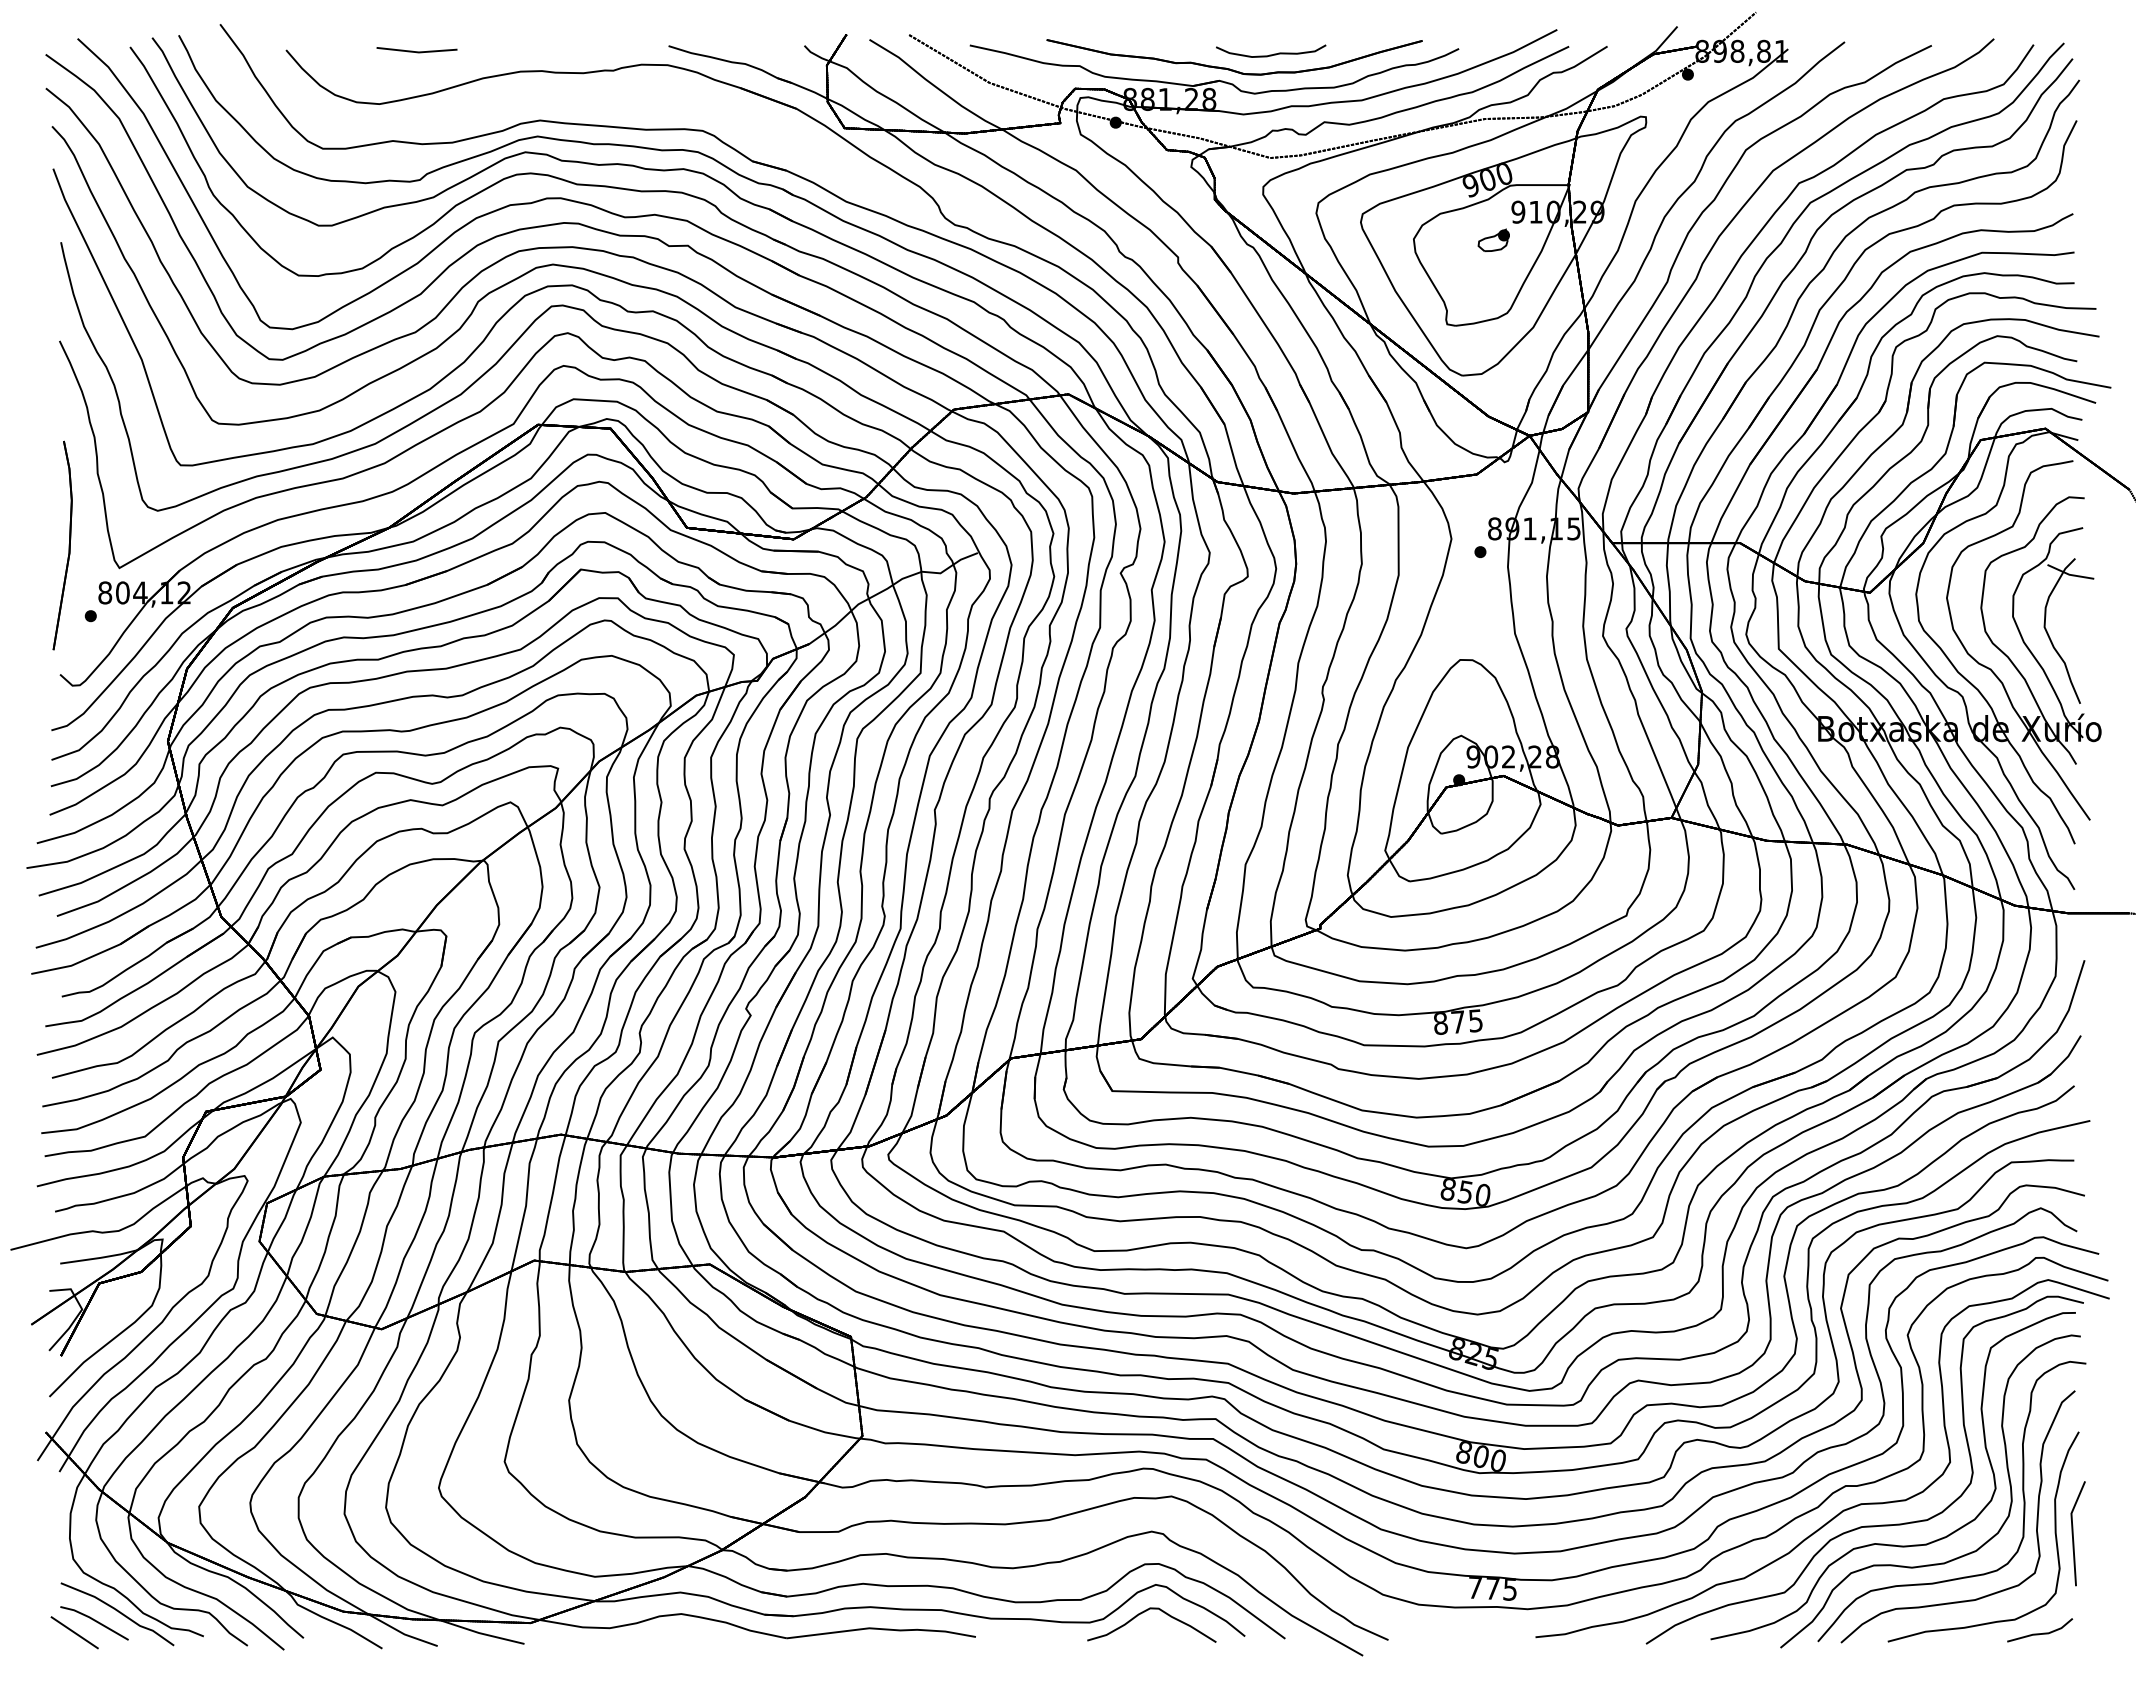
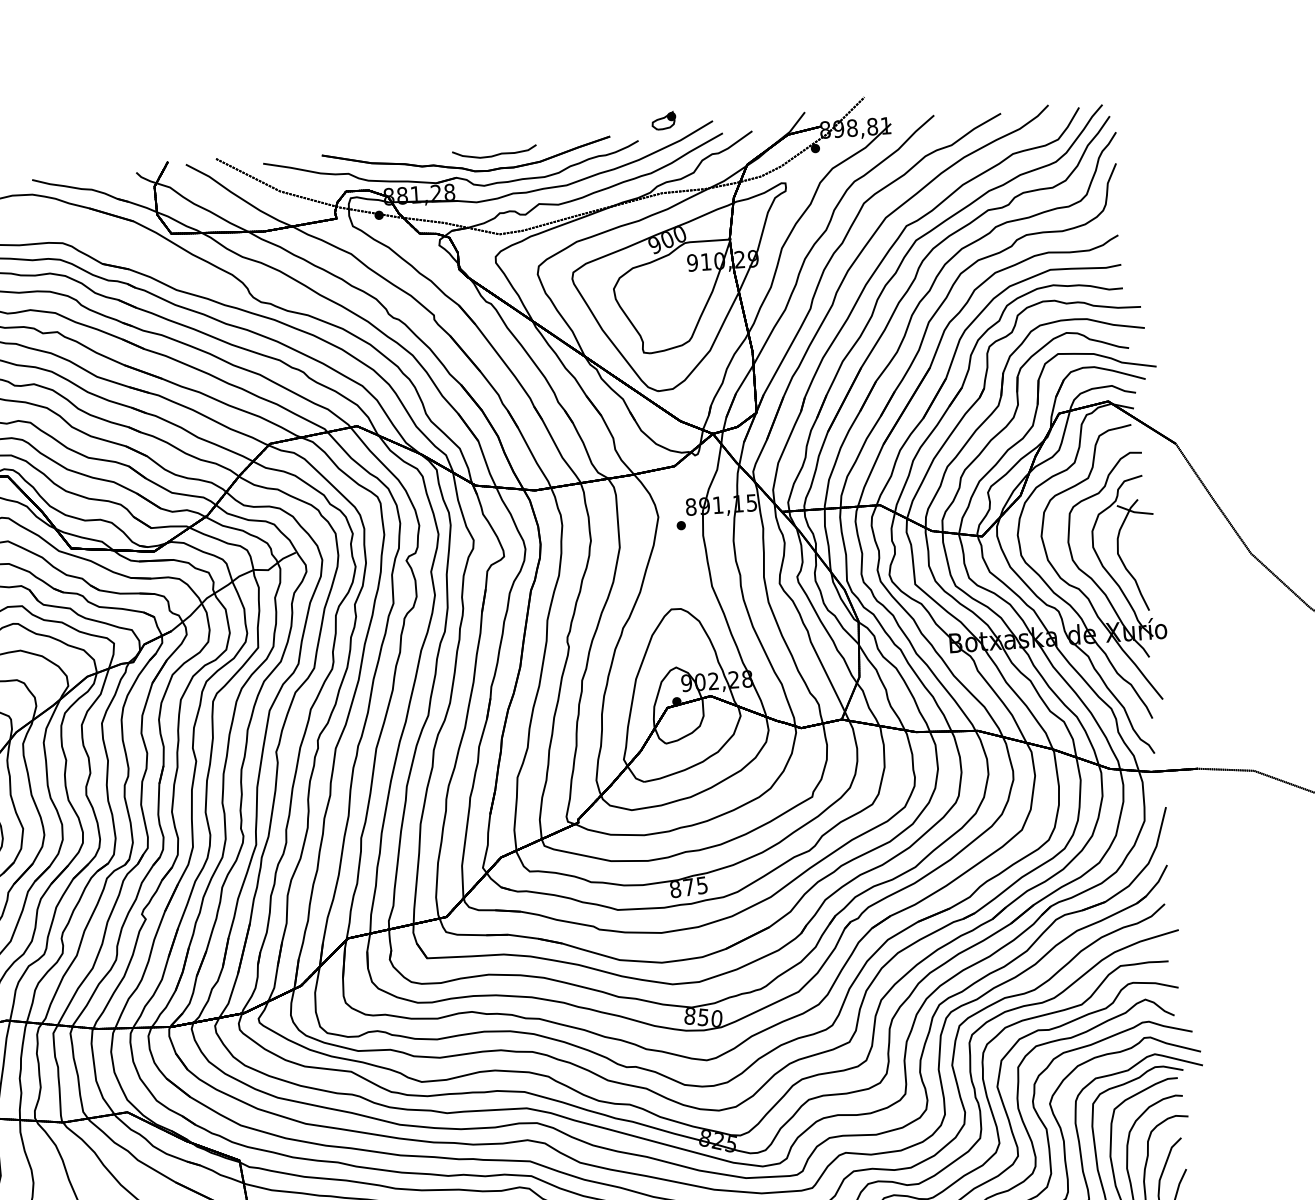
part: (1493, 239) -> (663, 120), moved

